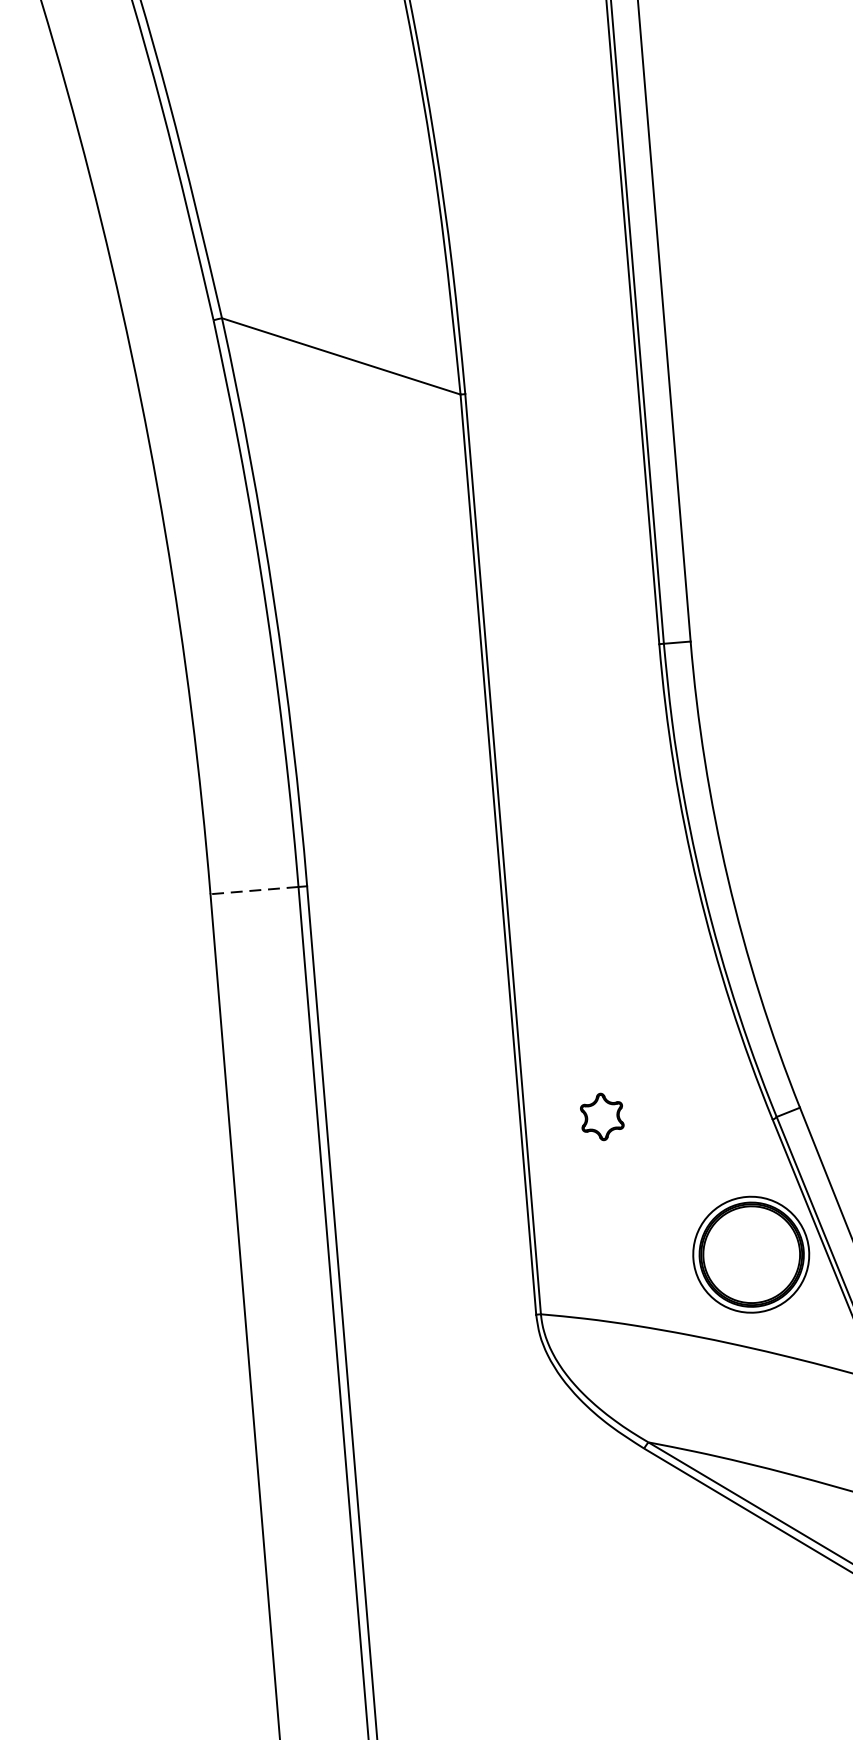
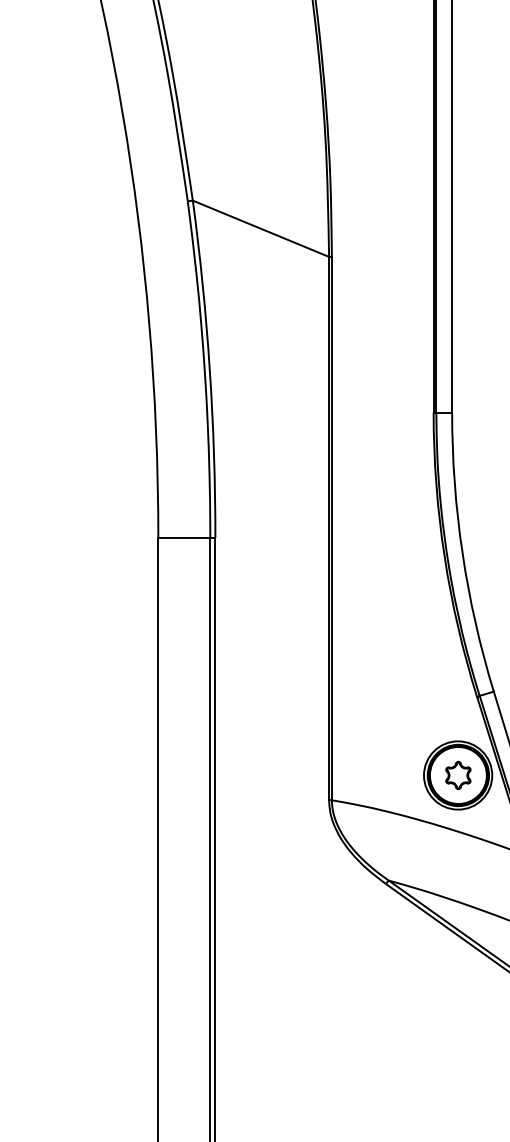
line: (254, 889) -> (184, 537), dashed -> solid
part: (602, 1116) -> (458, 775), moved

